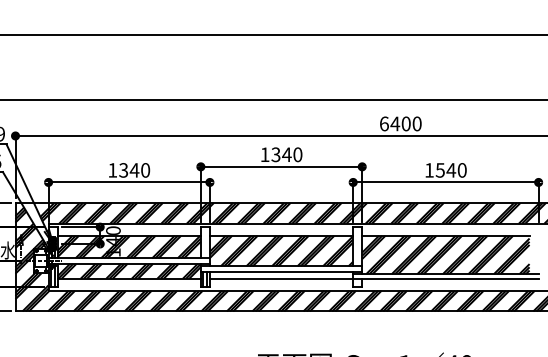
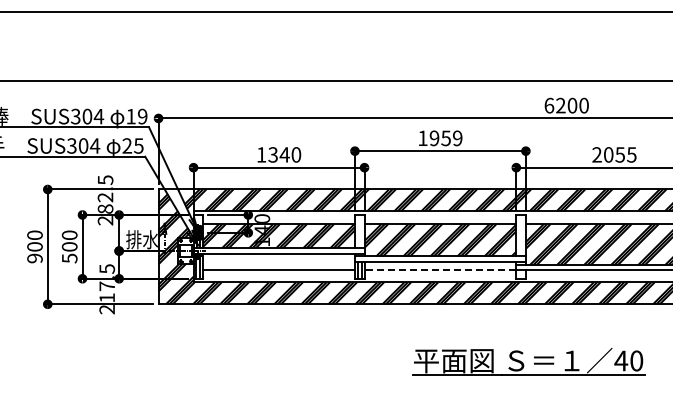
text: (394, 123) -> (560, 105), 6400 -> 6200
text: (286, 154) -> (445, 138), 1340 -> 1959
text: (445, 170) -> (614, 154), 1540 -> 2055
hatch: (128, 271) -> (278, 261), removed
line: (281, 278) -> (440, 269), solid -> dashed

